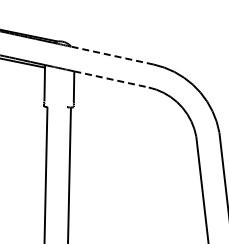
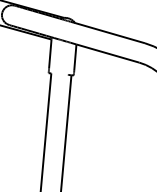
line: (111, 55) -> (109, 33), dashed -> solid
line: (111, 79) -> (107, 53), dashed -> solid

